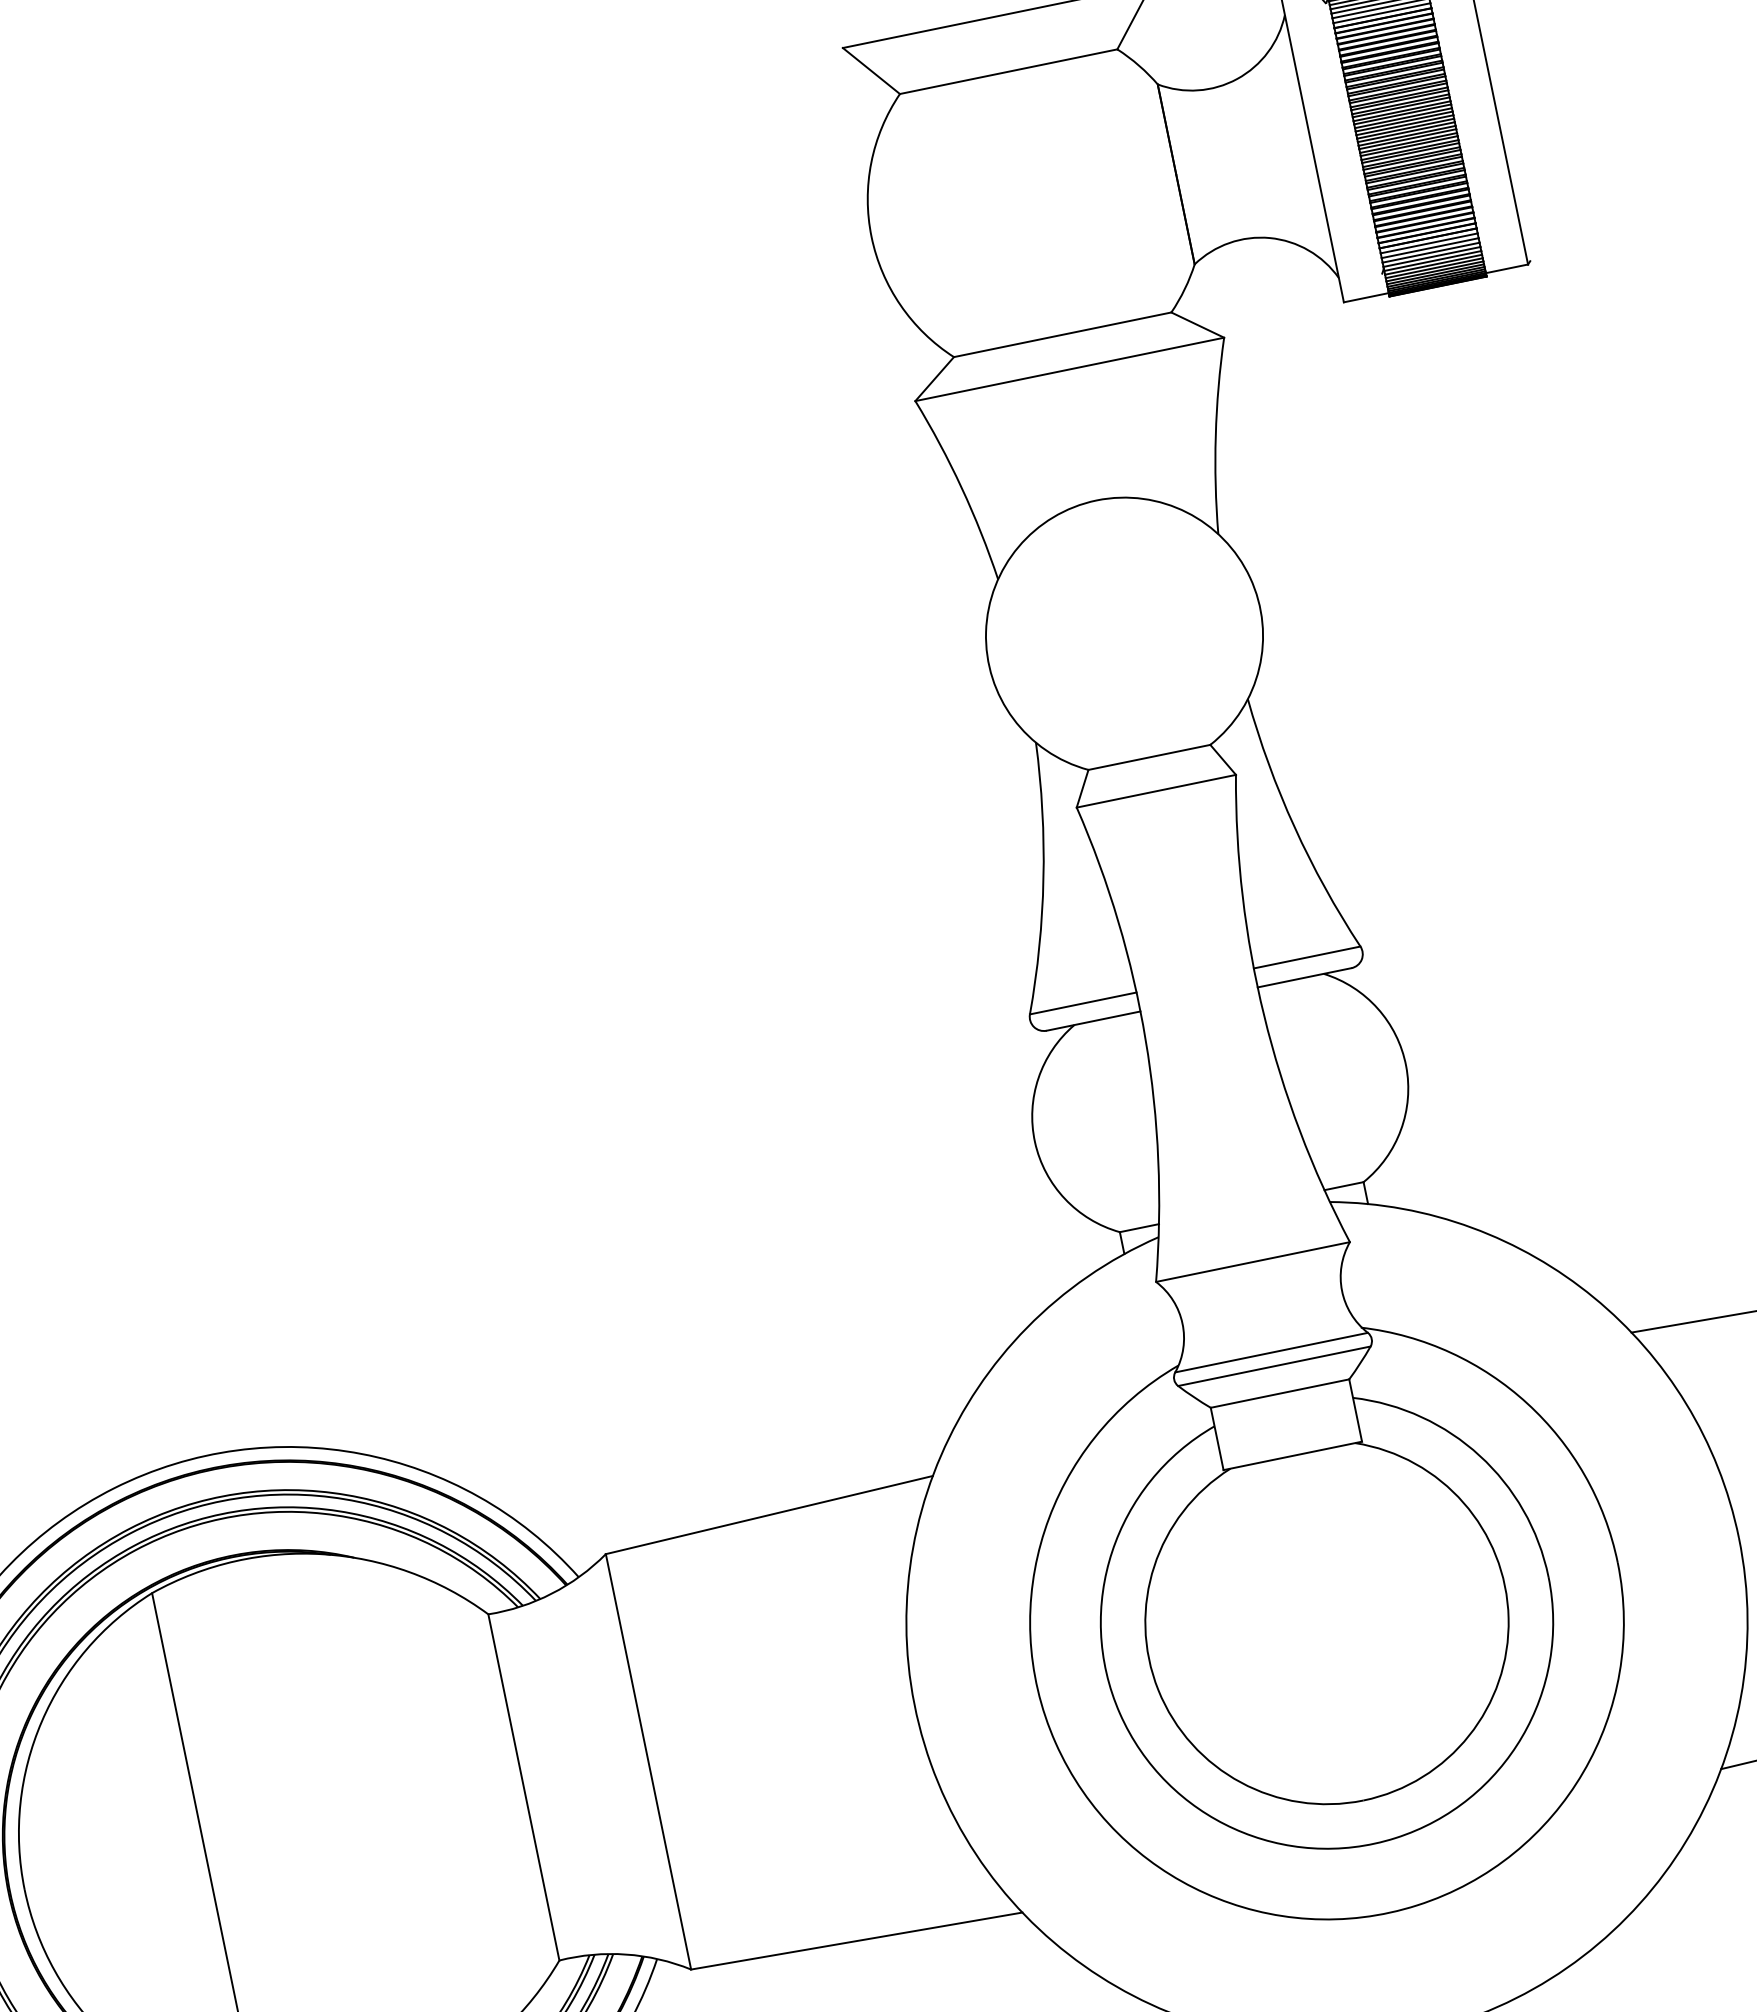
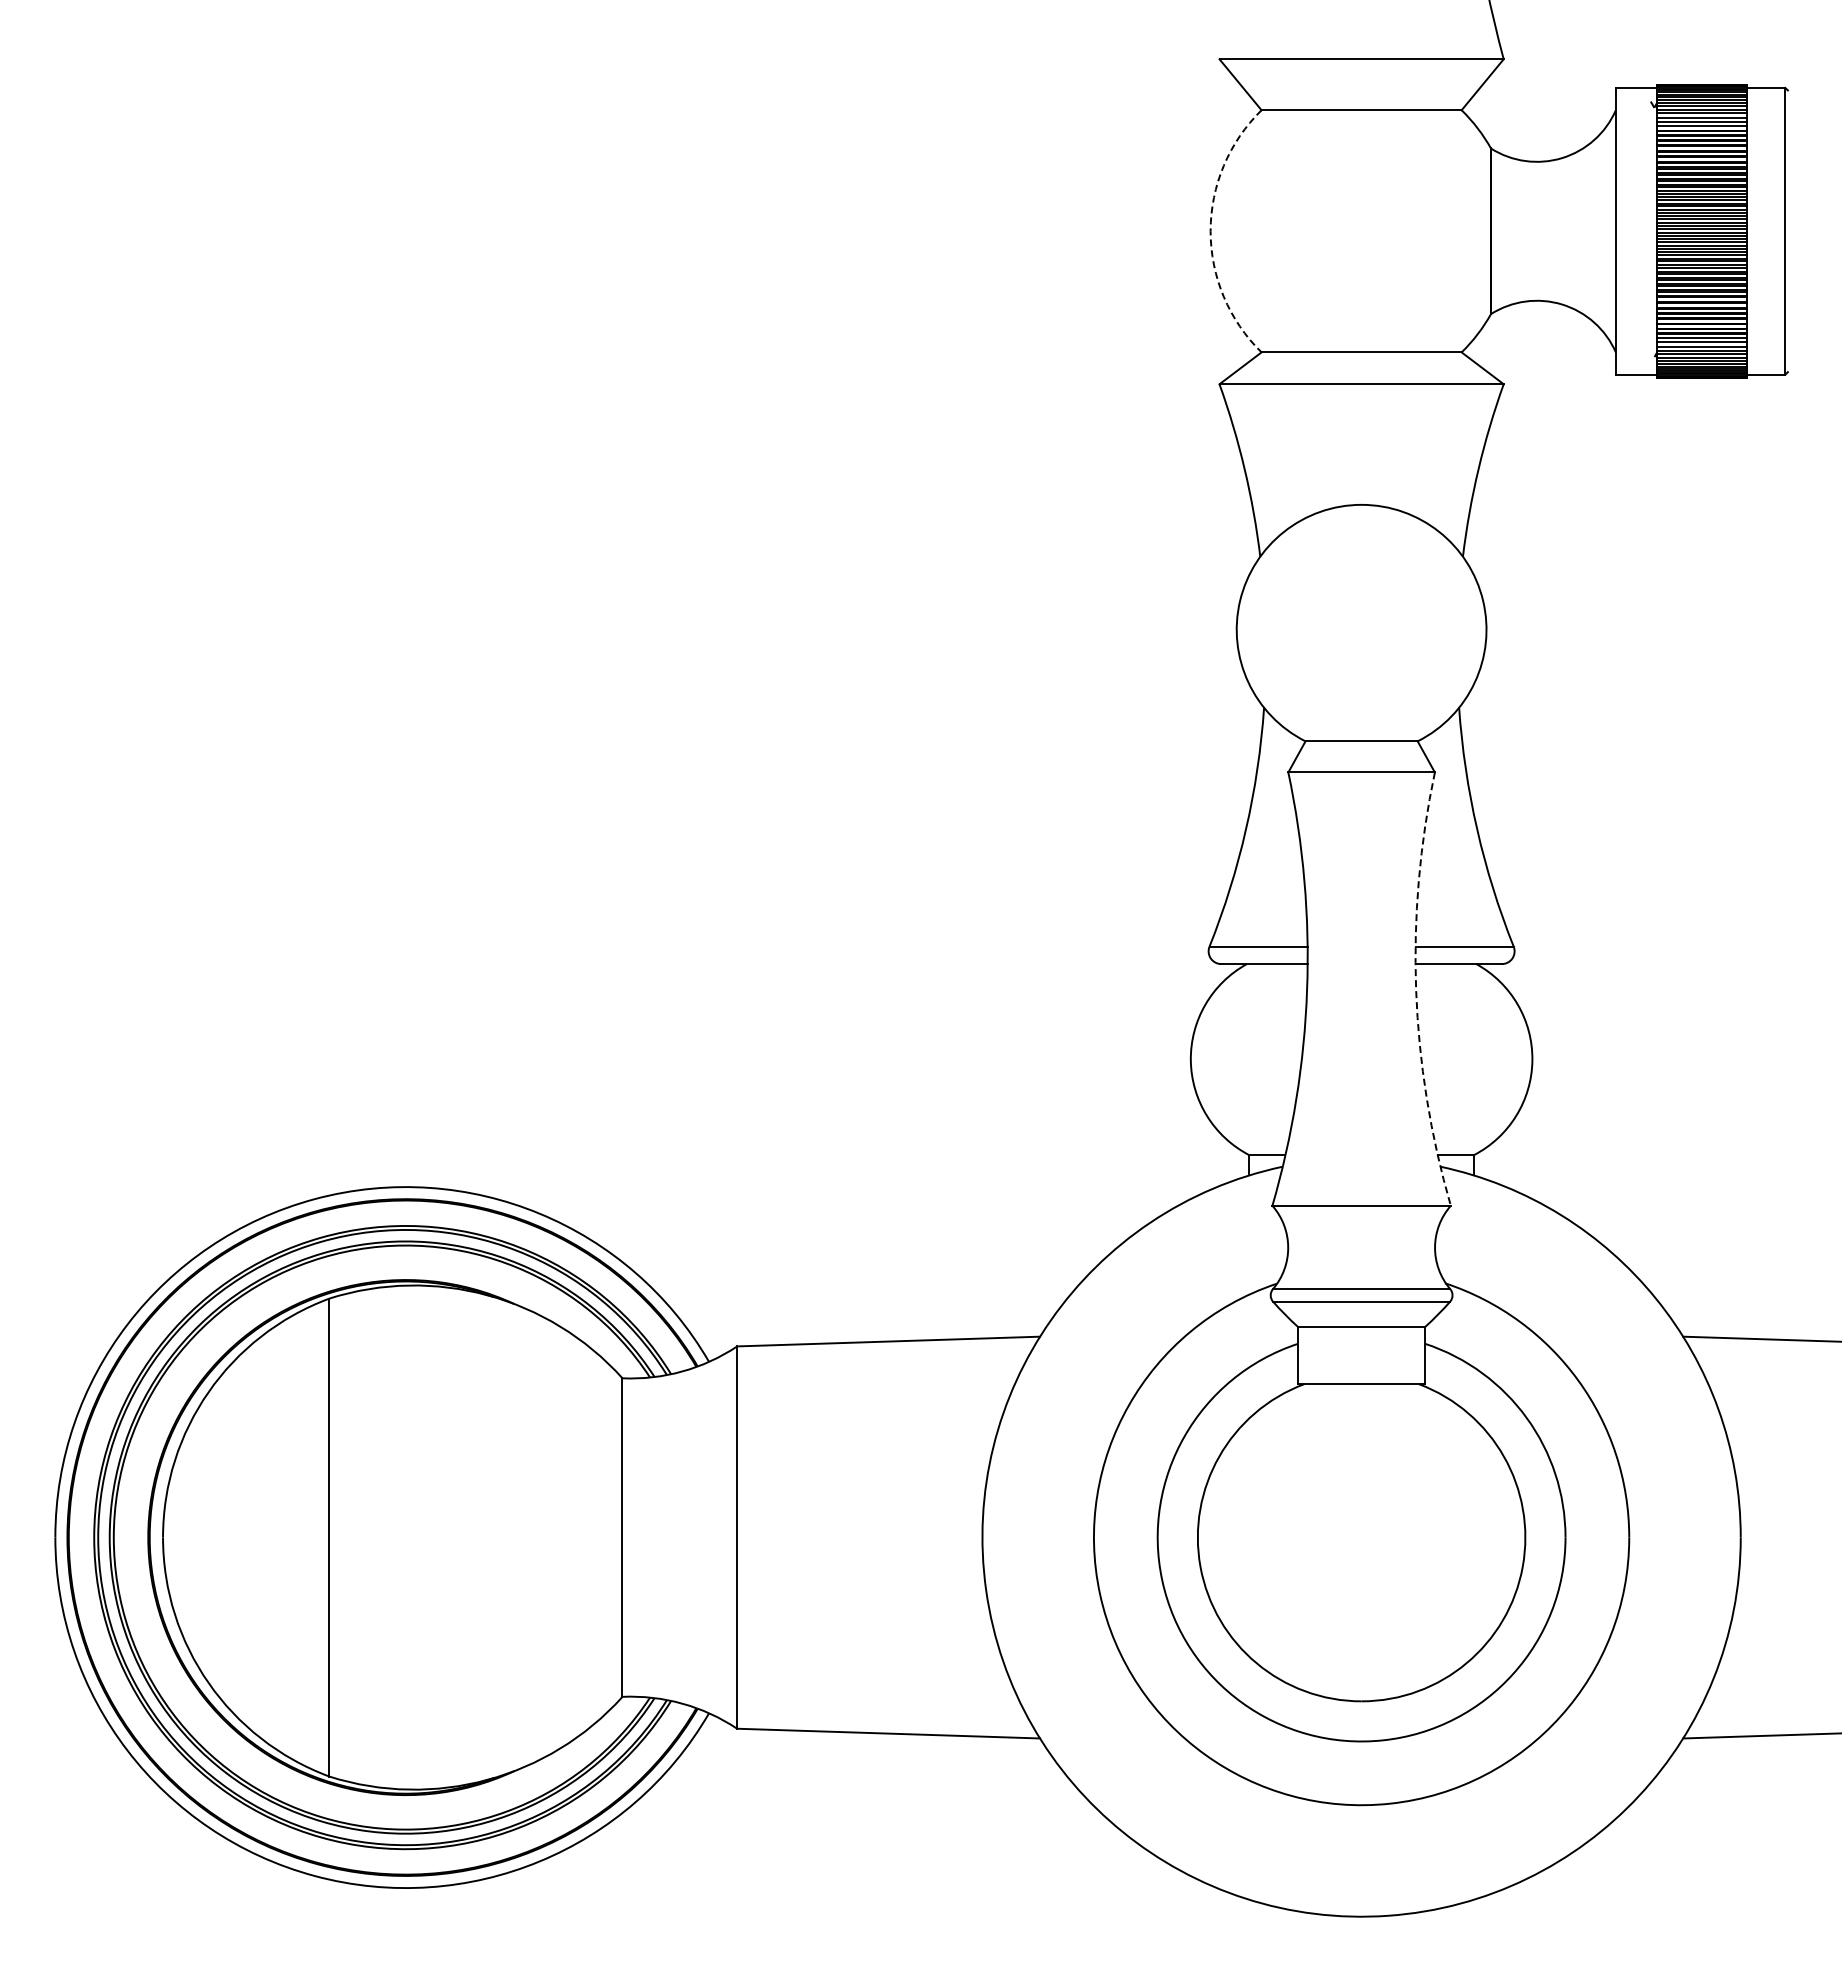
arc: (871, 237) -> (1210, 231), solid -> dashed
arc: (1264, 1015) -> (1416, 990), solid -> dashed

